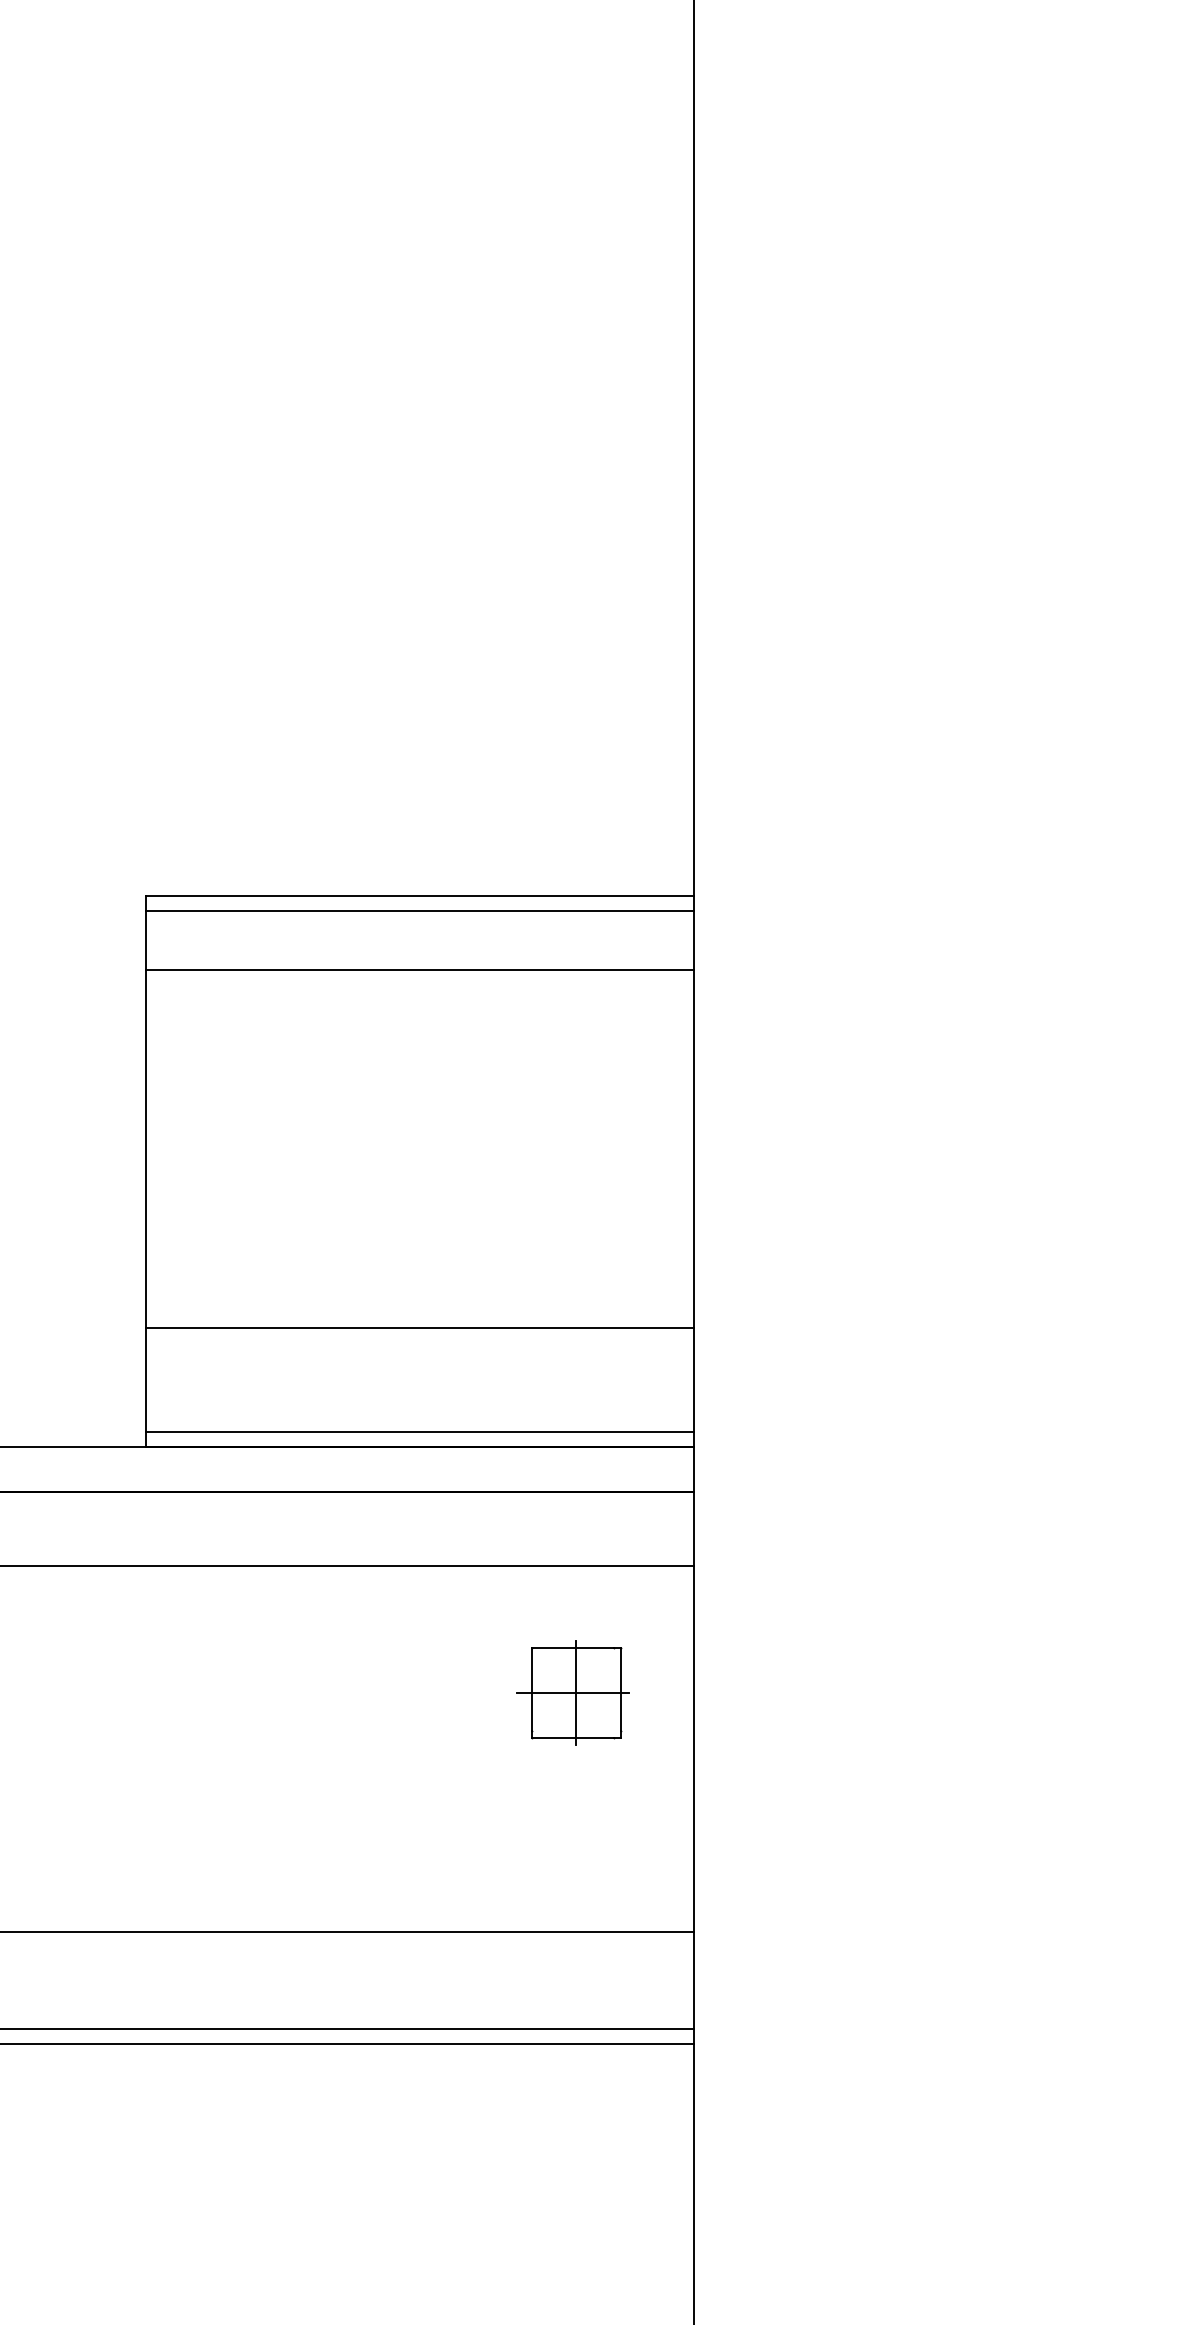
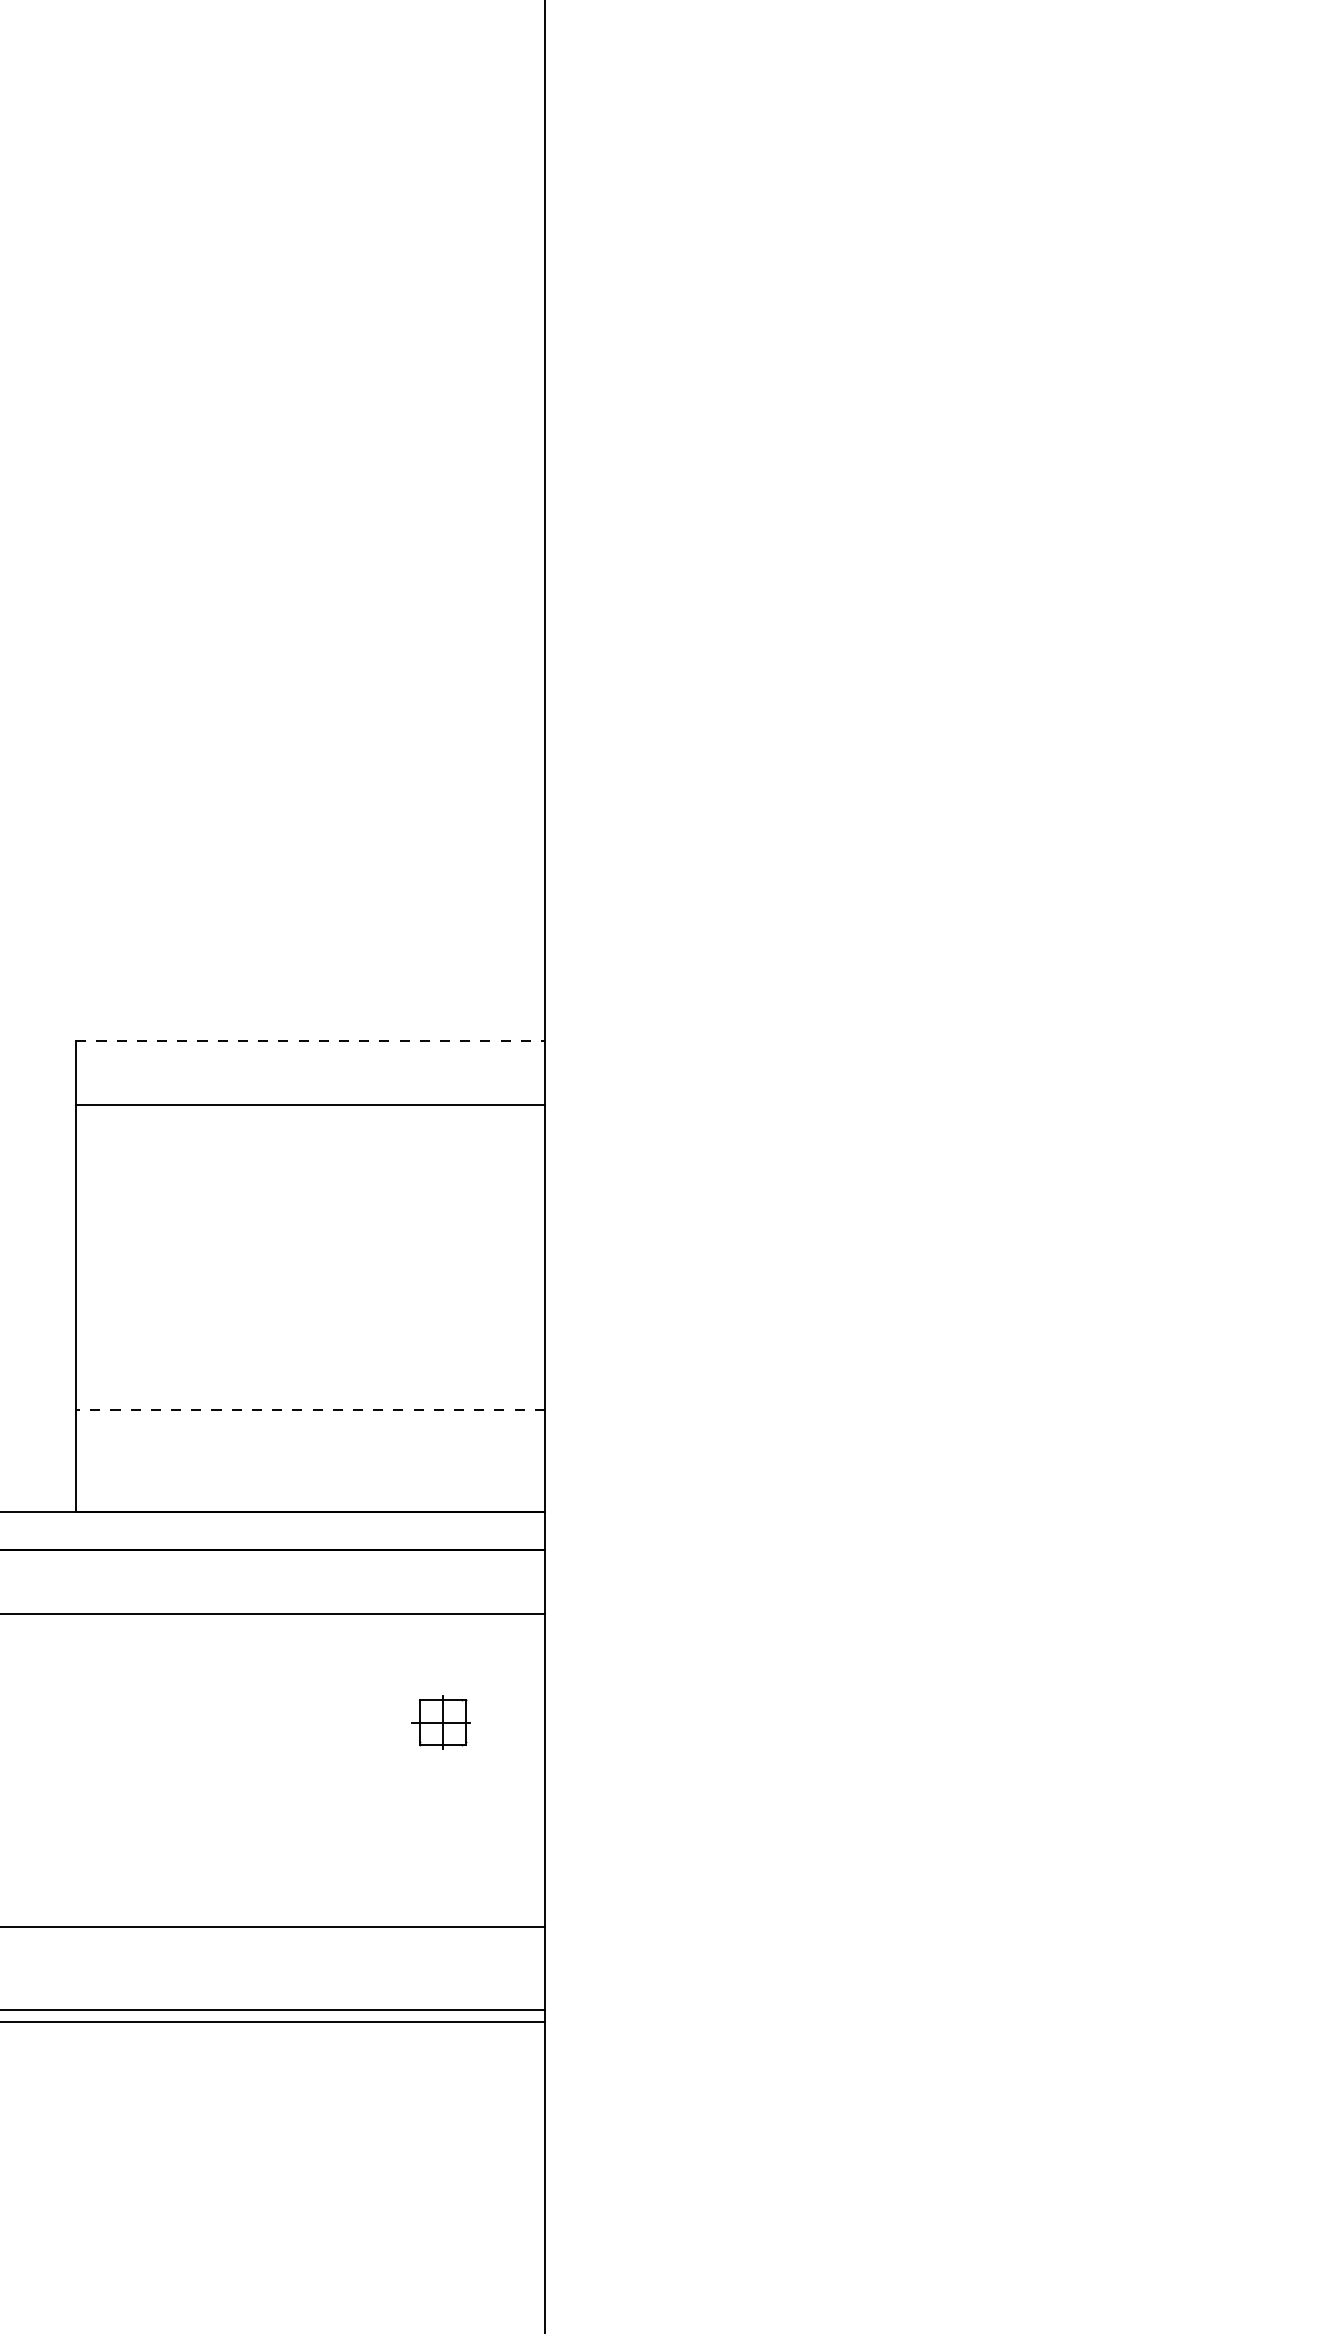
line: (421, 895) -> (311, 1040), solid -> dashed
line: (420, 910) -> (310, 1053), removed
line: (420, 1328) -> (310, 1410), solid -> dashed
line: (420, 1432) -> (310, 1499), removed
part: (572, 1693) -> (440, 1722), size x0.6

